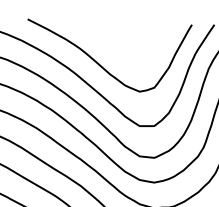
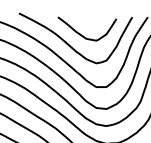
curve: (121, 51) -> (83, 35), added

